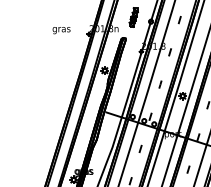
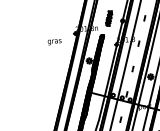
text: (61, 30) -> (54, 42), moved

